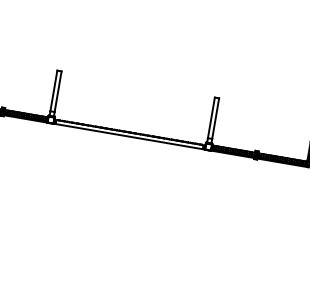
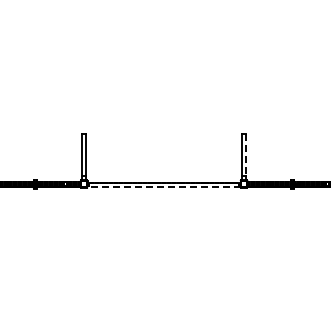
line: (215, 119) -> (246, 155), solid -> dashed
line: (129, 136) -> (164, 187), solid -> dashed

